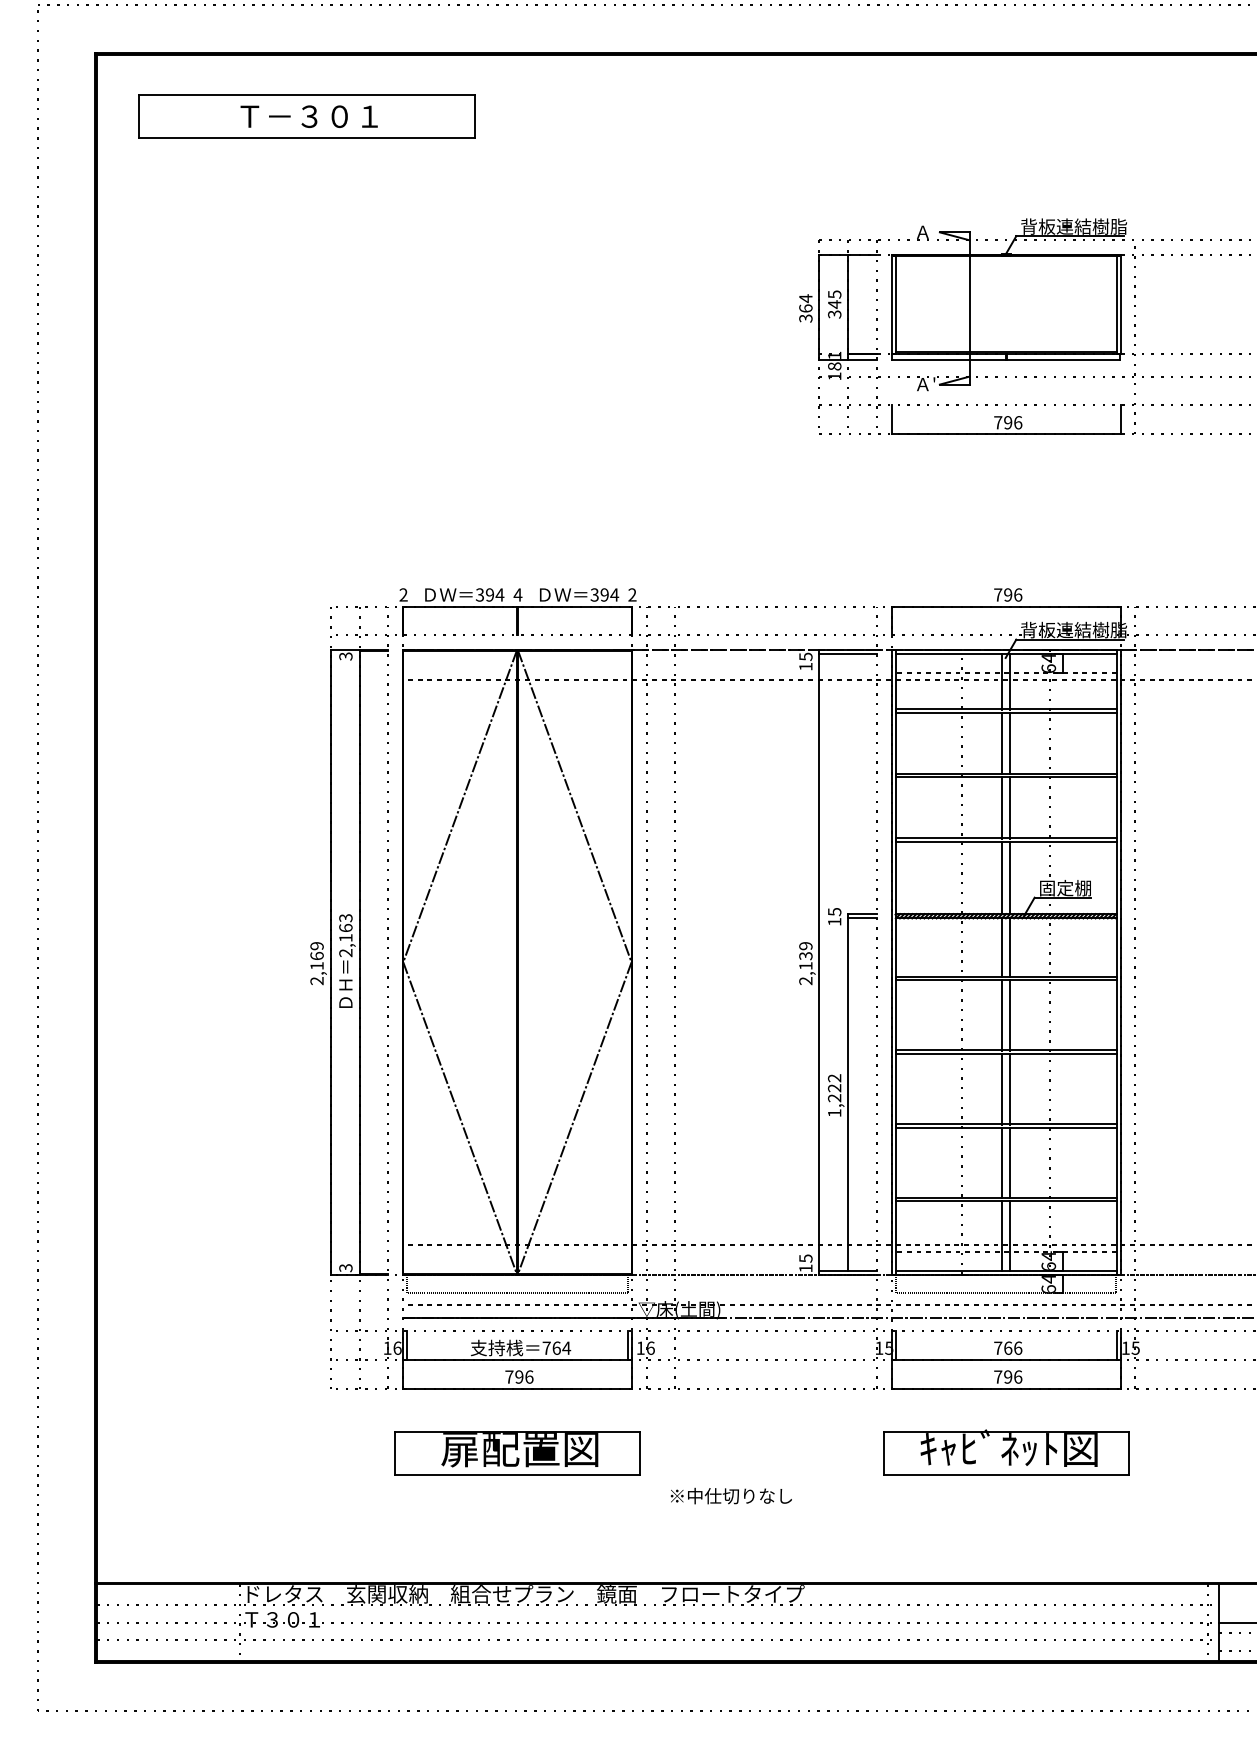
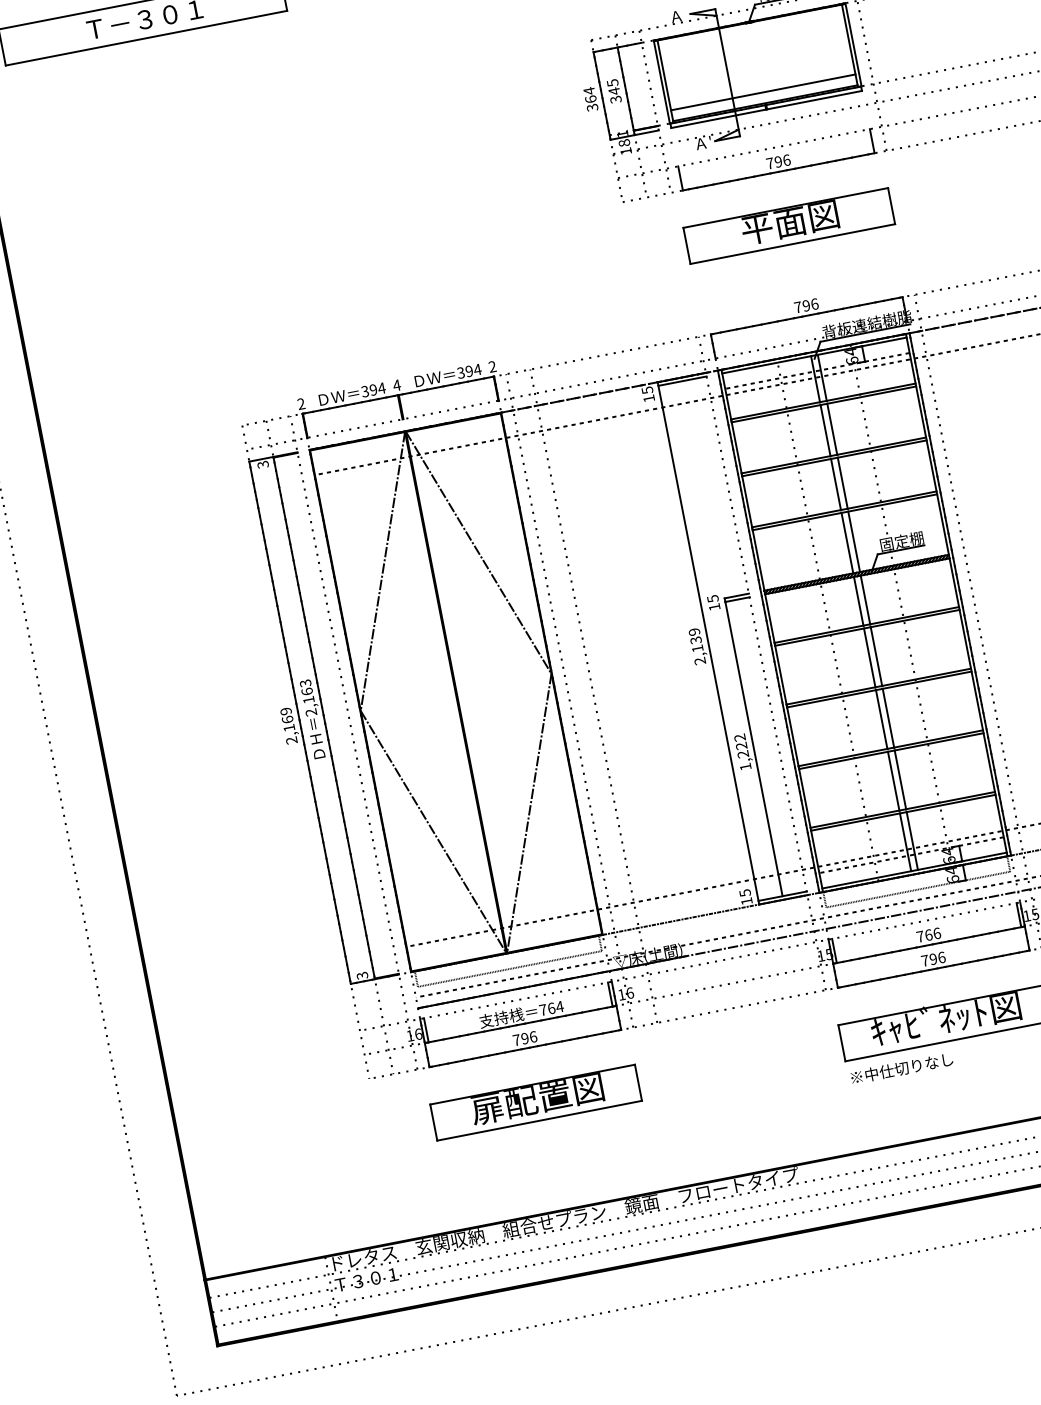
line: (1005, 339) -> (762, 92), added
part: (1006, 499) -> (789, 226), added
text: (730, 1495) -> (901, 1068), moved

